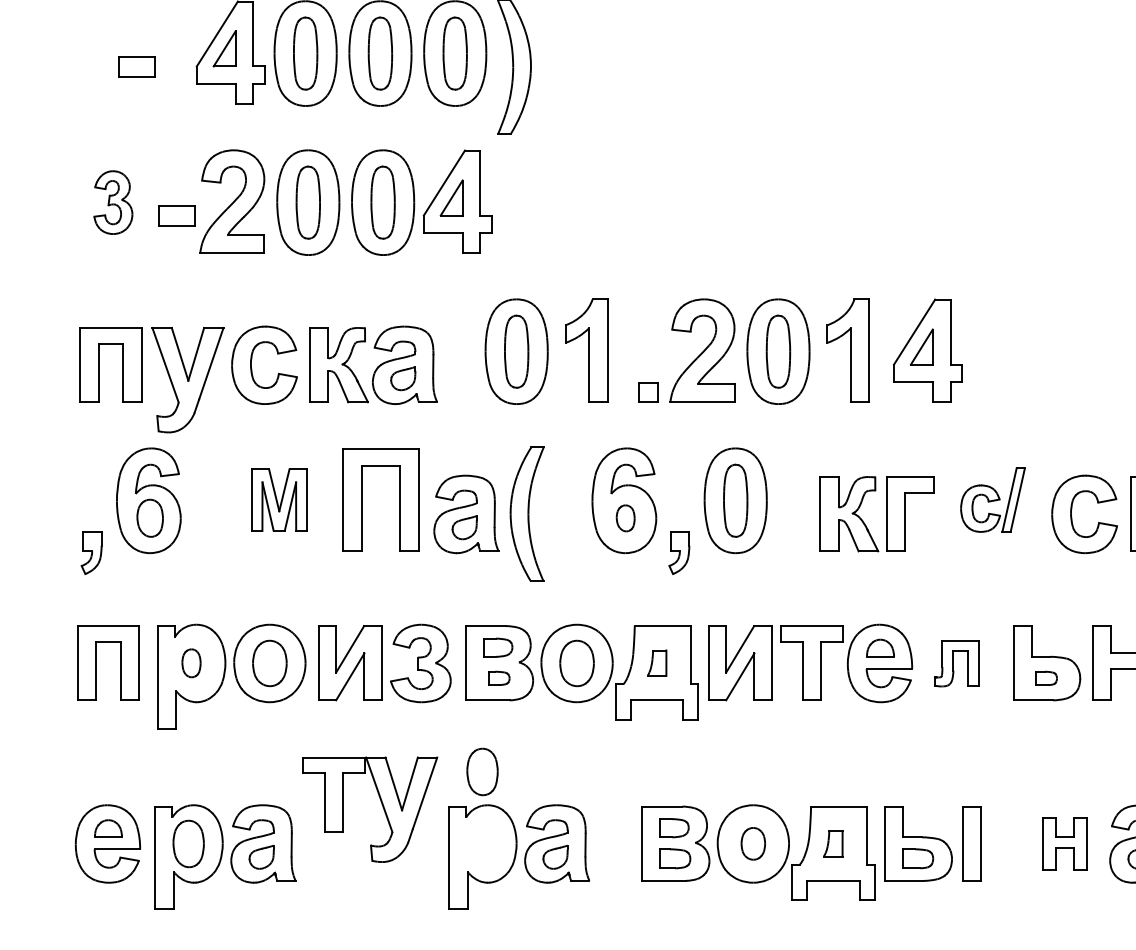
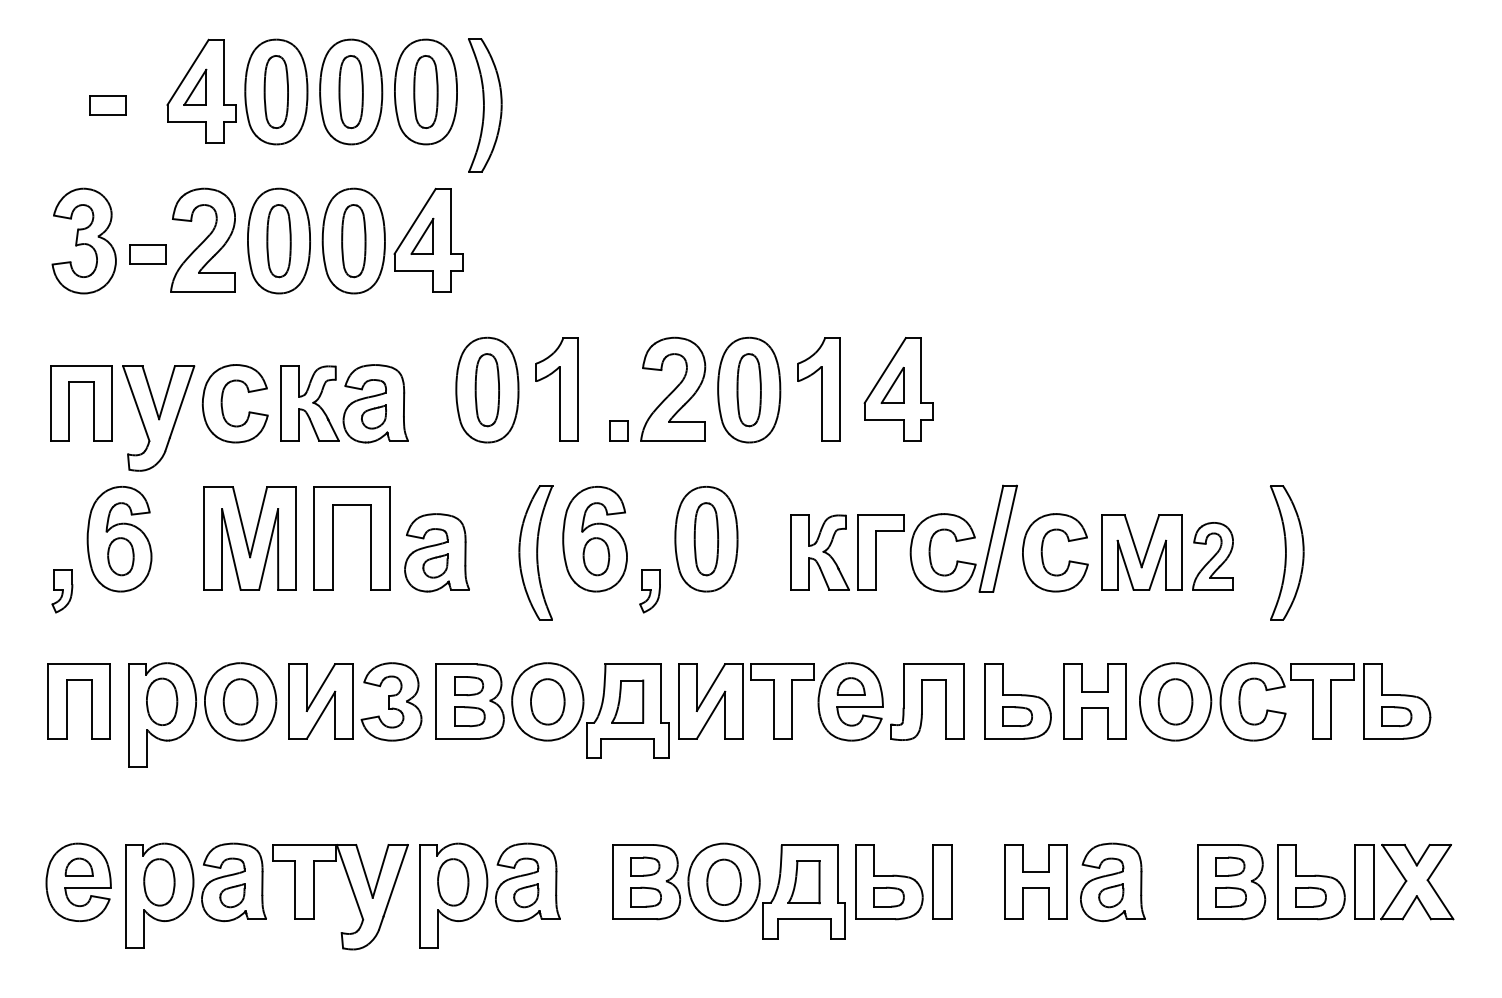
part: (112, 202) -> (83, 240), size x1.67
part: (278, 500) -> (249, 538), size x1.67
part: (992, 500) -> (963, 538), size x1.67
part: (526, 514) -> (535, 552), moved
part: (625, 518) -> (596, 556), size x1.43
part: (191, 663) -> (162, 701), size x1.67
part: (656, 663) -> (627, 701), size x1.67
part: (956, 663) -> (927, 701), size x1.67
part: (498, 678) -> (469, 716), size x1.43
part: (1046, 678) -> (1017, 716), size x1.43
part: (482, 772) -> (453, 882), moved
part: (381, 805) -> (352, 892), moved
part: (752, 843) -> (723, 881), size x1.43
part: (1064, 843) -> (1035, 881), size x1.43
part: (832, 844) -> (803, 882), size x1.67

